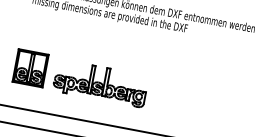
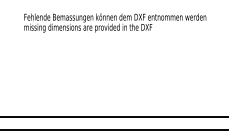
part: (80, 78) -> (74, 83), removed

